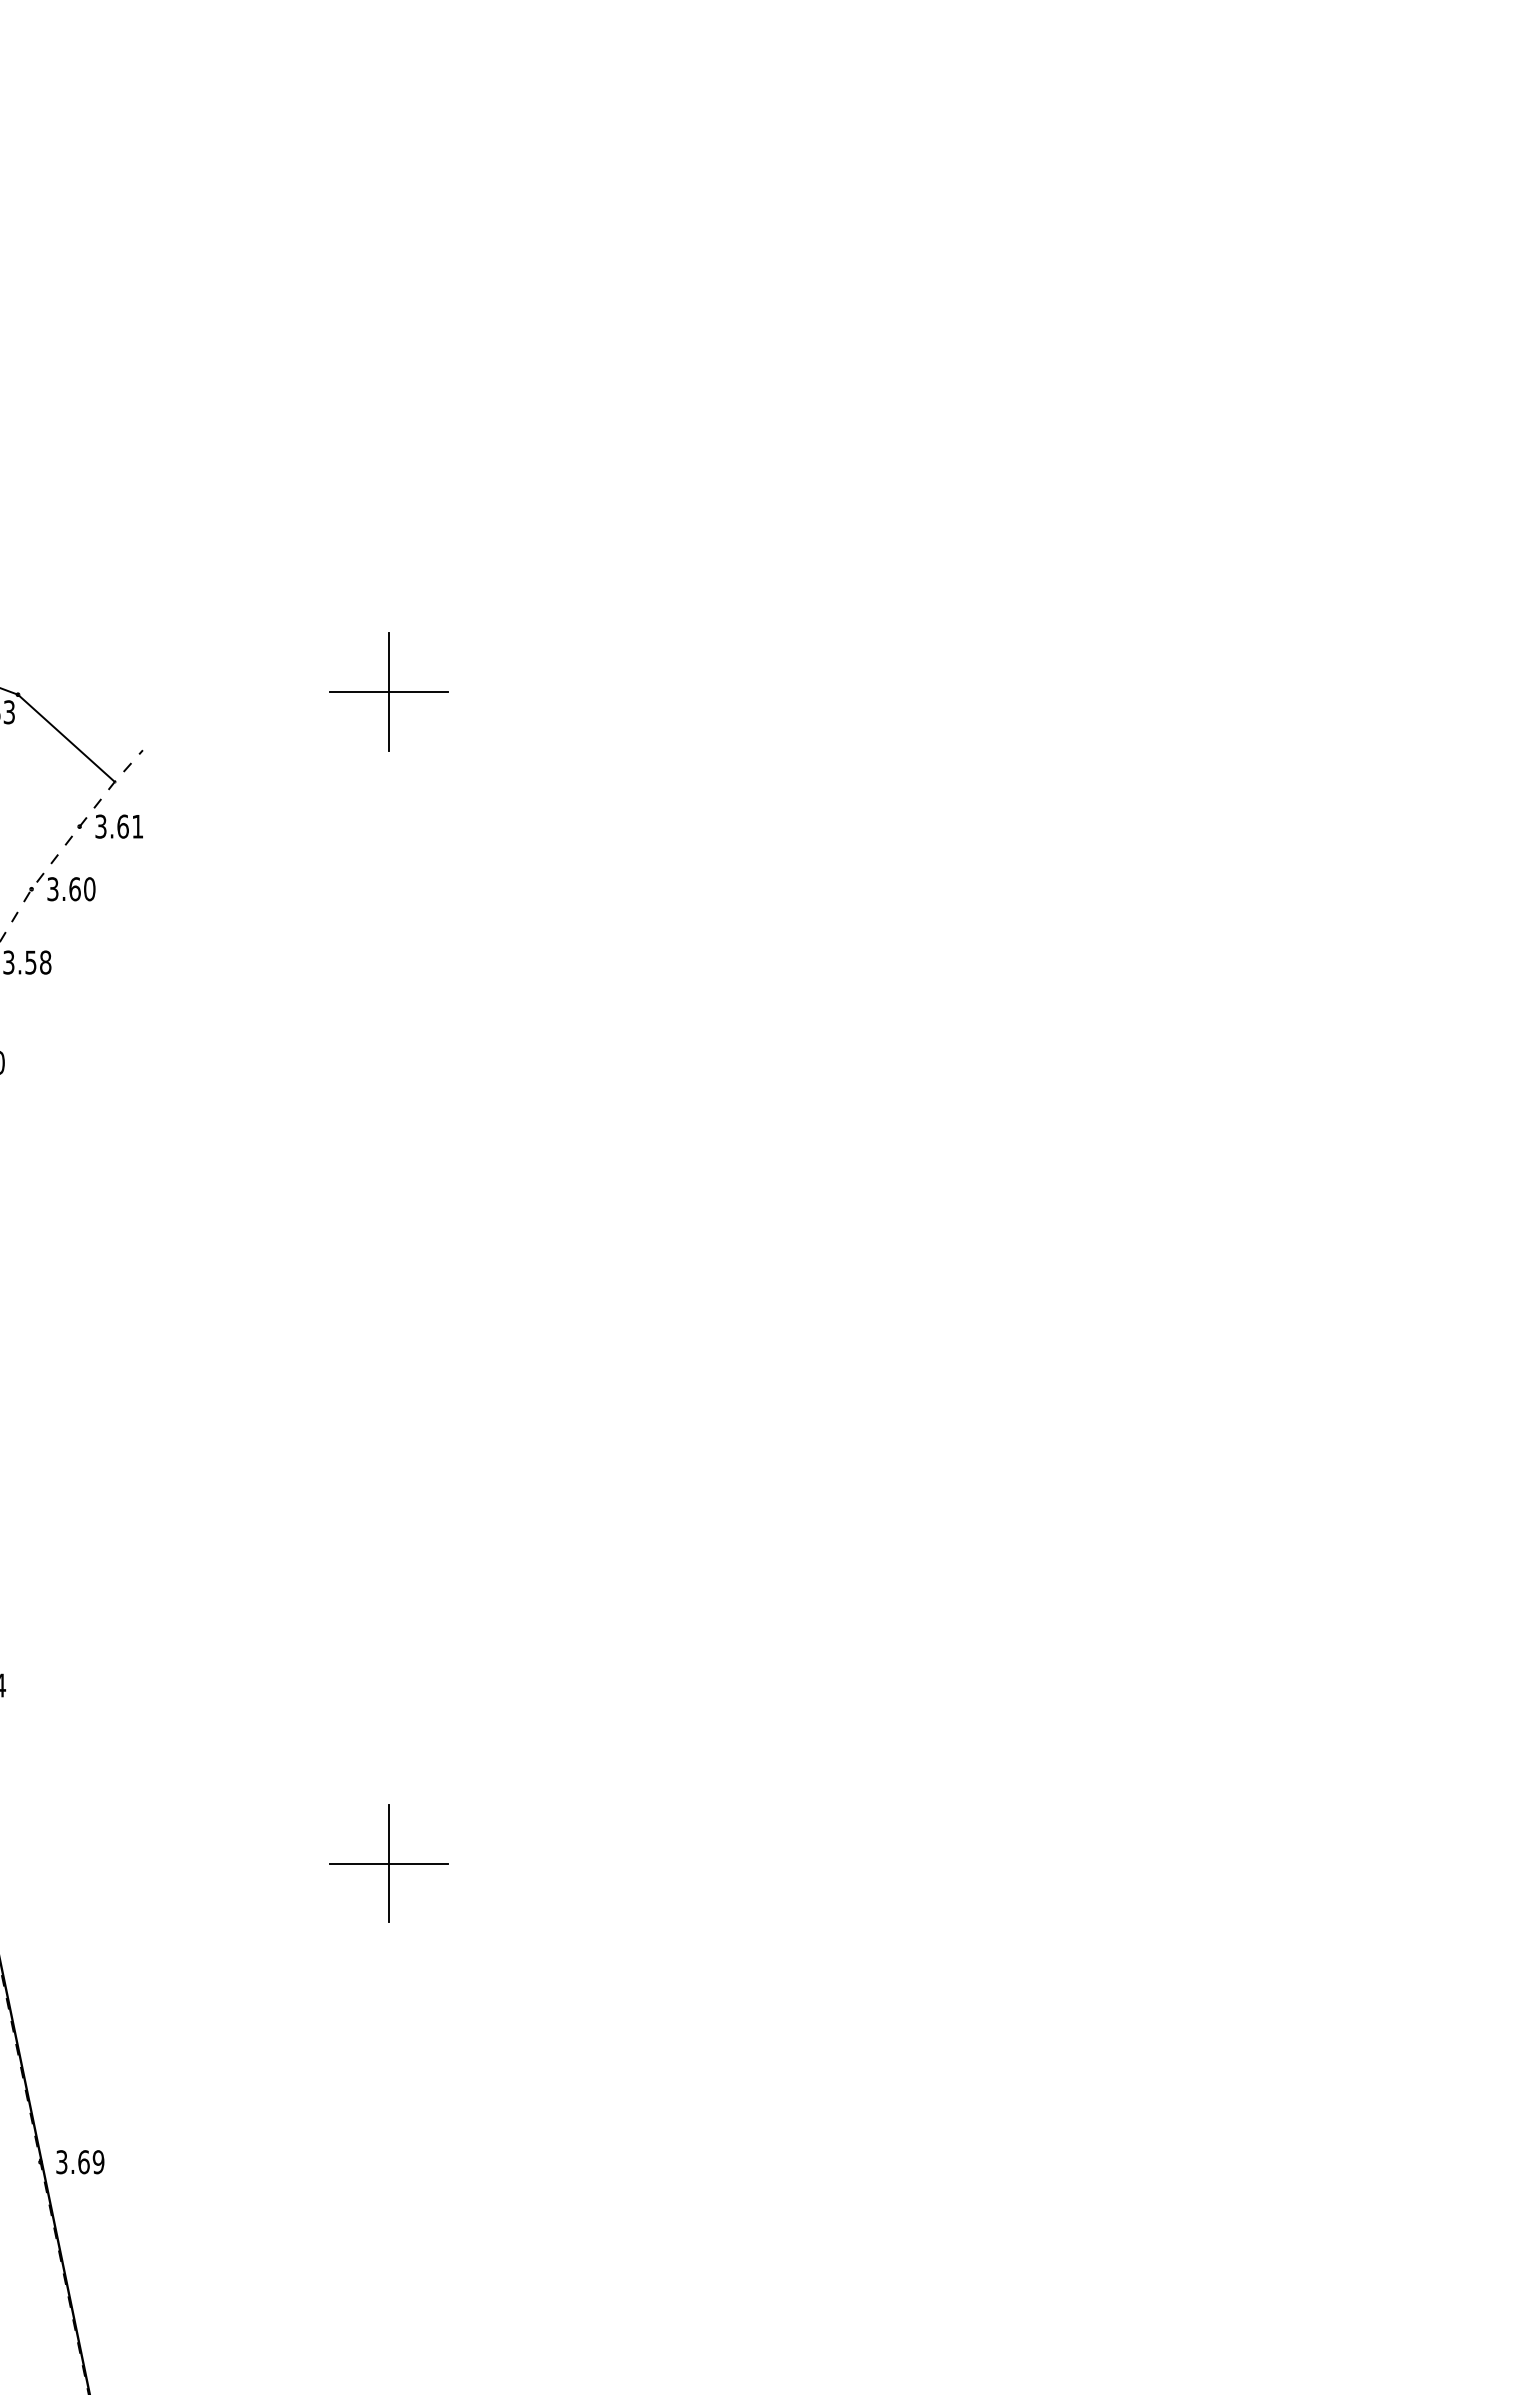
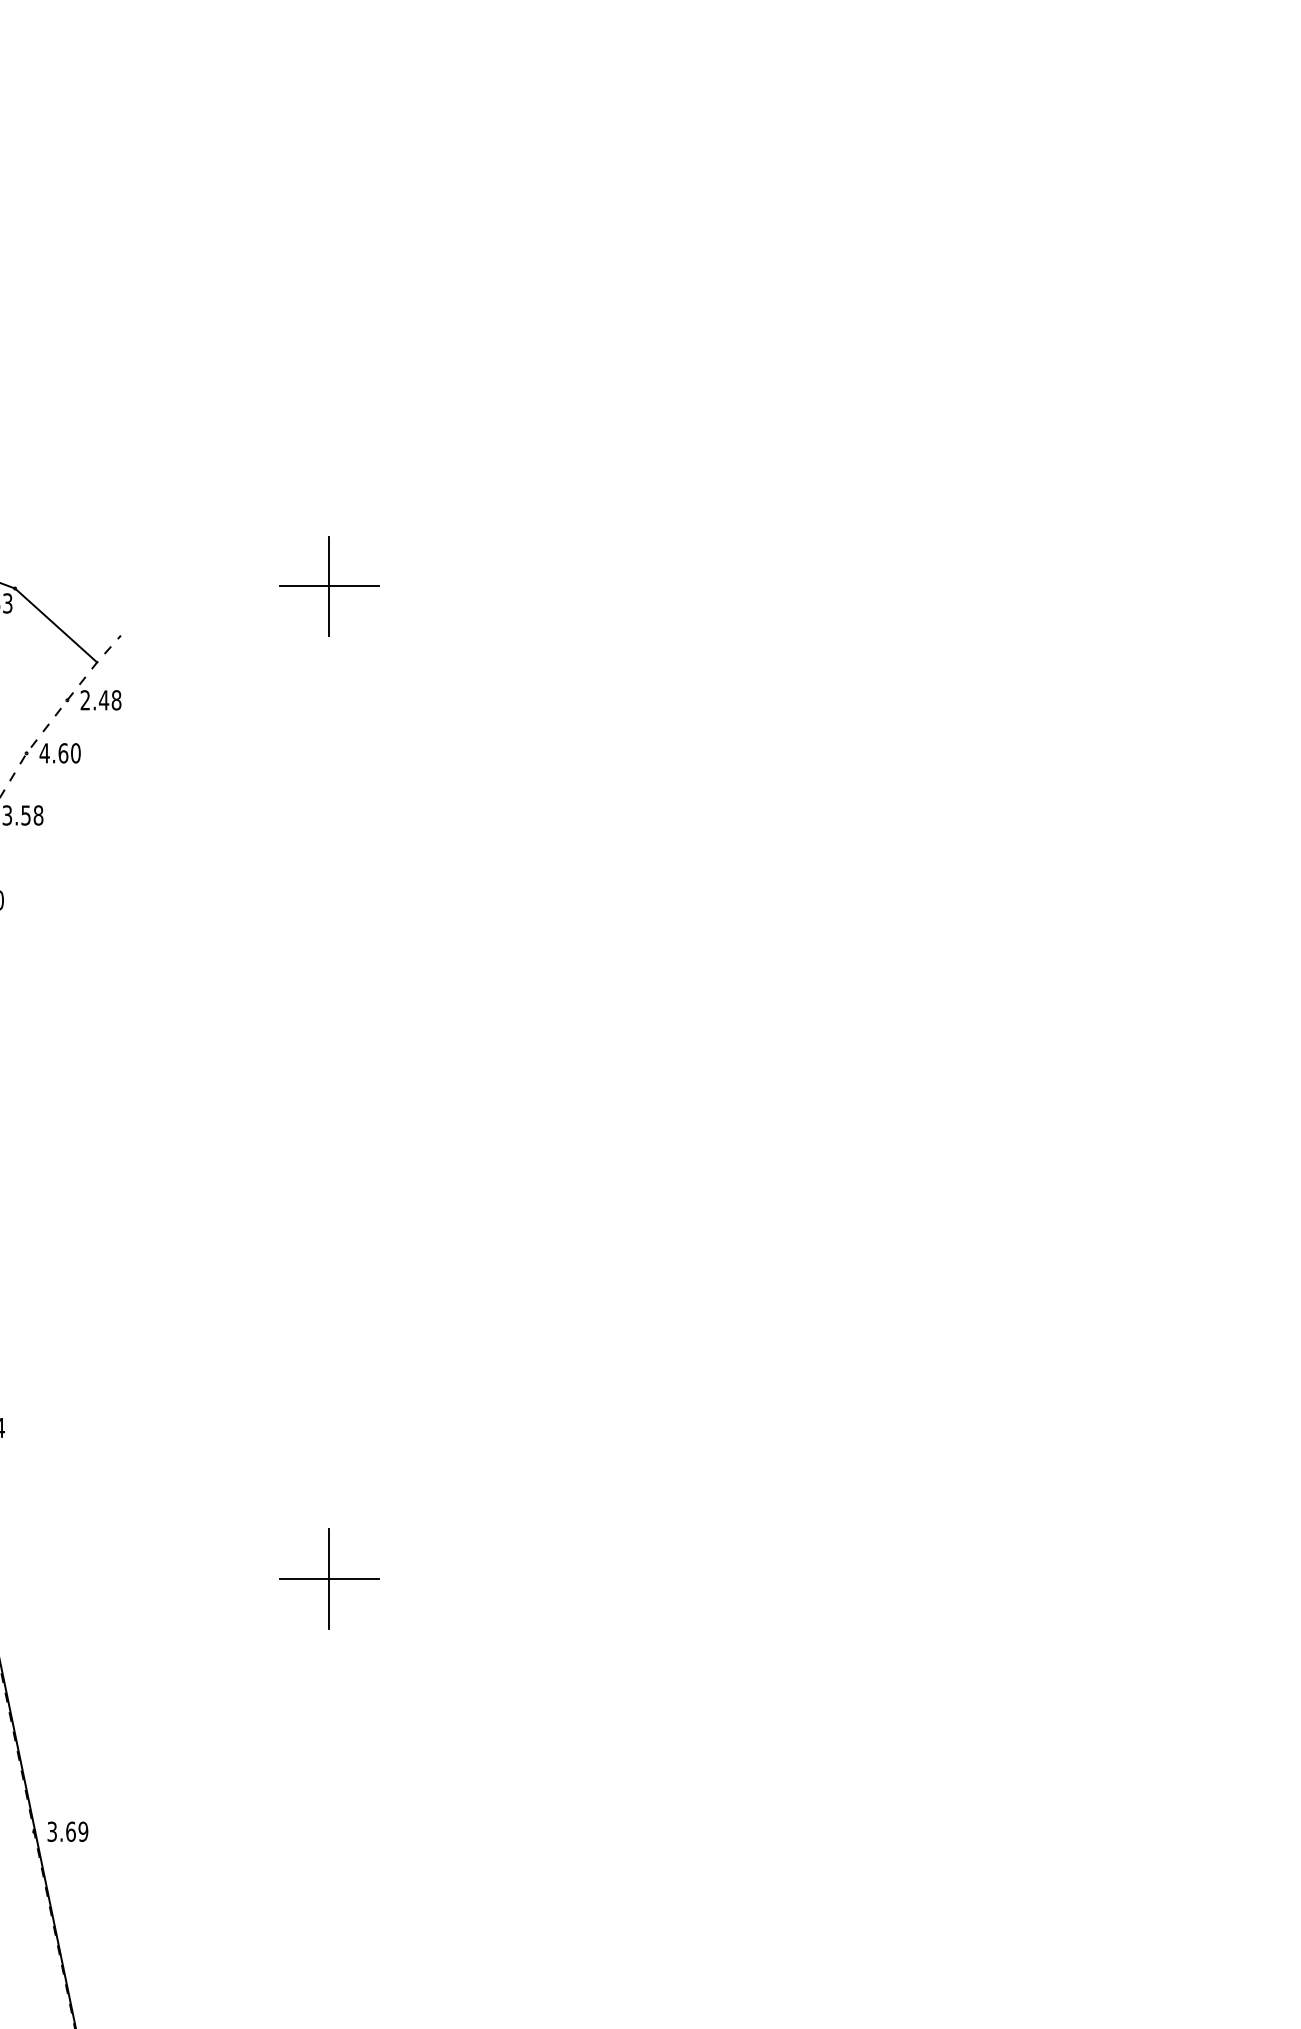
text: (119, 826) -> (101, 700), 3.61 -> 2.48
text: (52, 889) -> (44, 753), 3.60 -> 4.60

